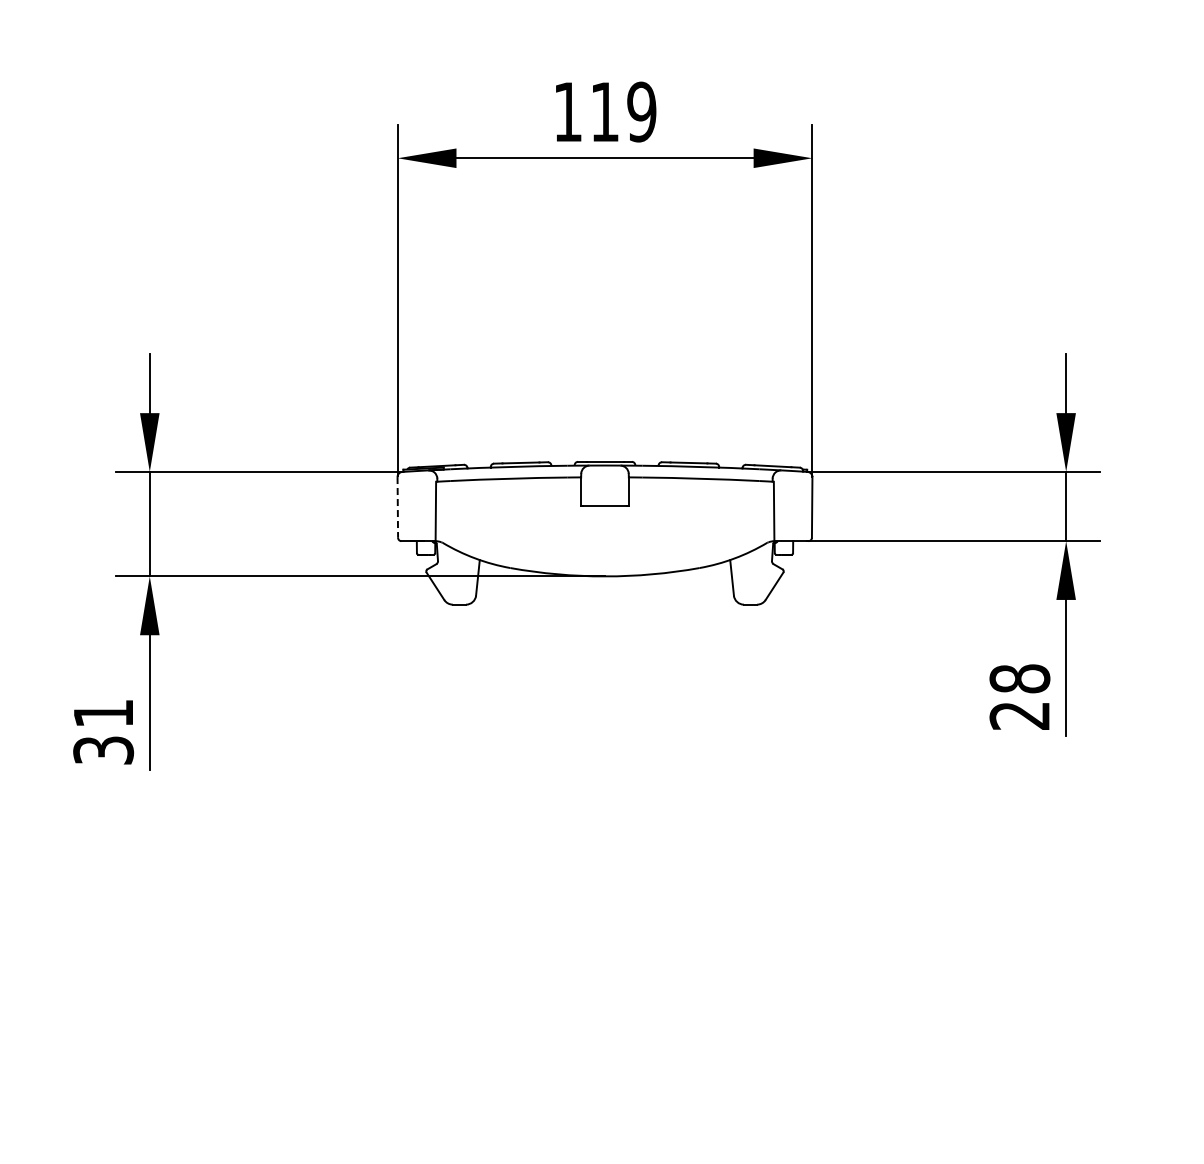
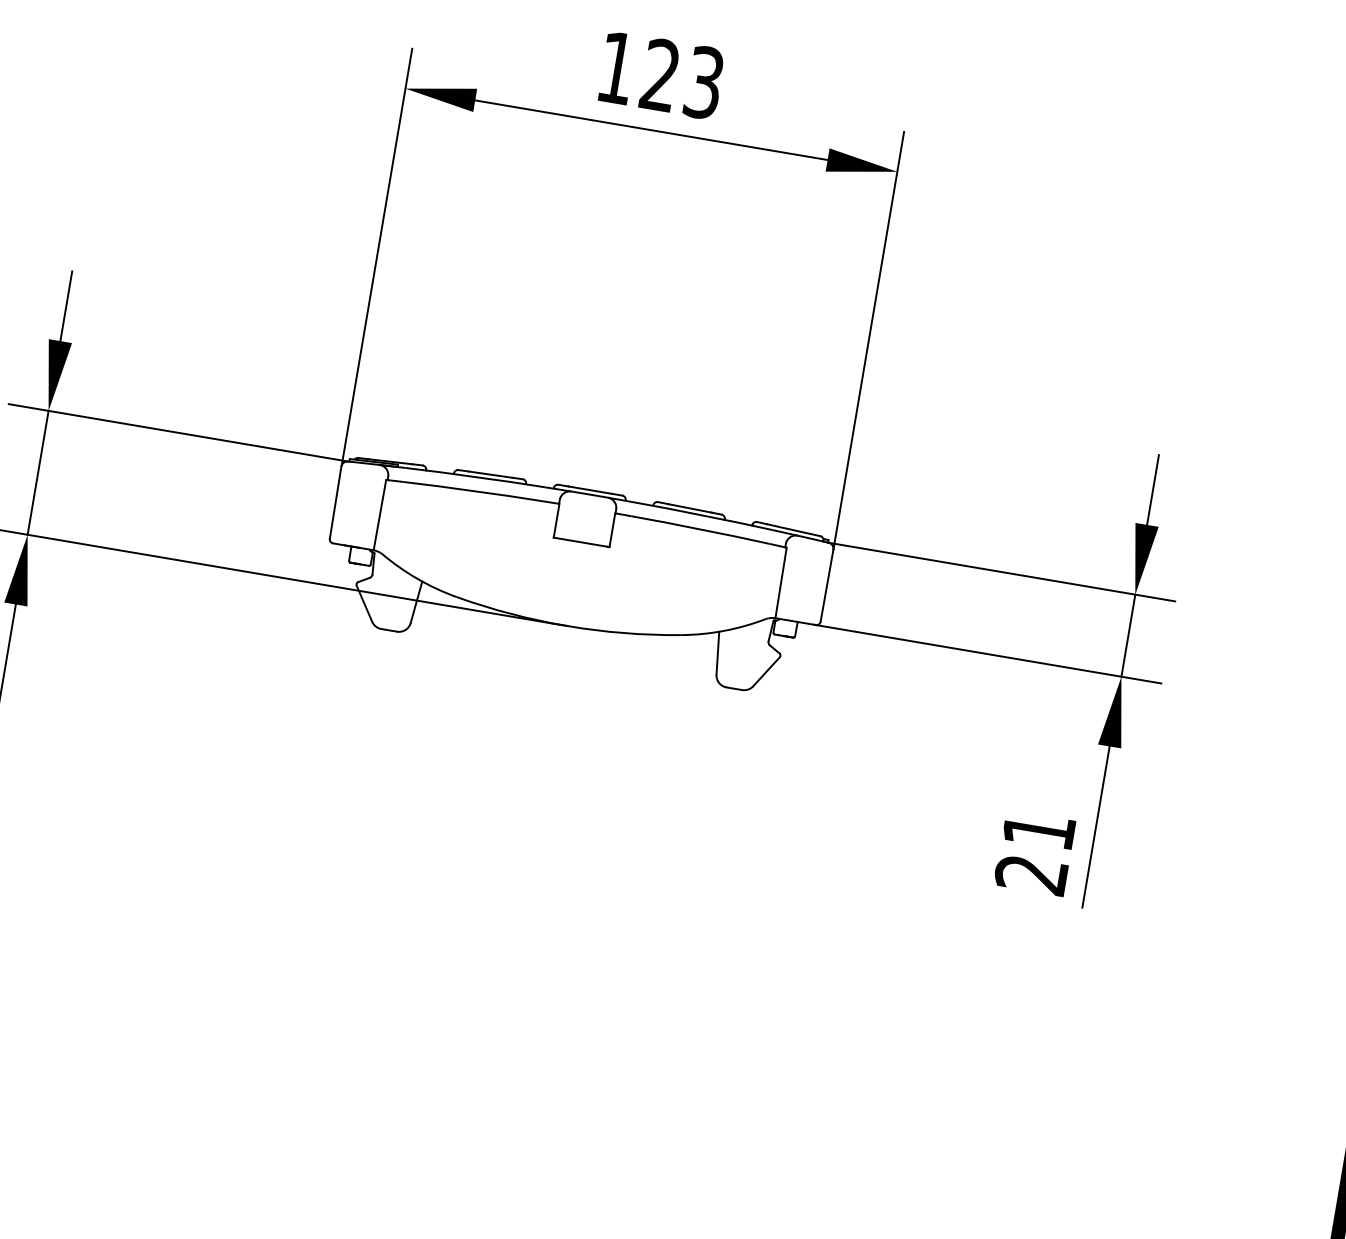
text: (623, 111) -> (682, 78), 119 -> 123
line: (397, 507) -> (335, 502), dashed -> solid
text: (1019, 678) -> (1038, 830), 28 -> 21

